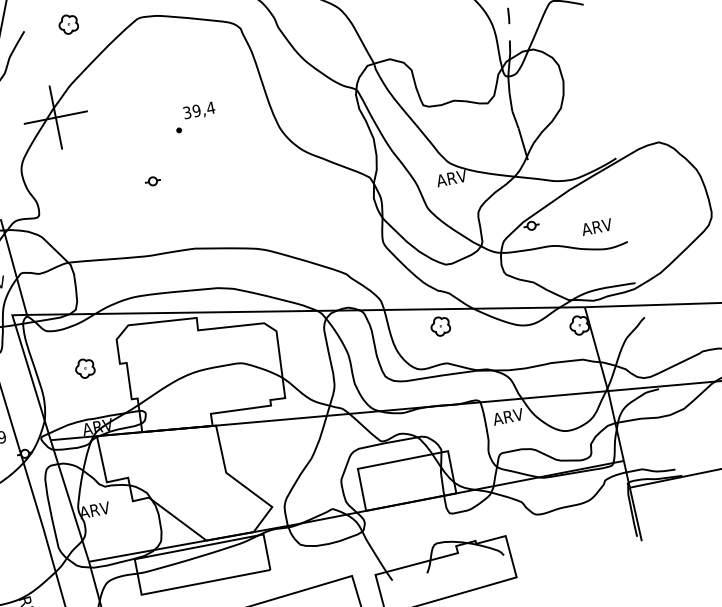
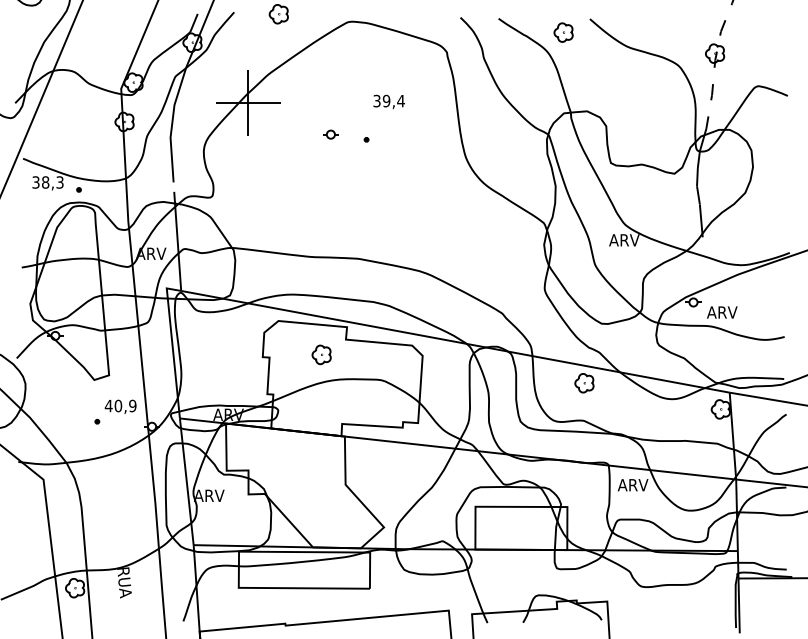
text: (198, 110) -> (388, 101), moved
part: (152, 181) -> (330, 134), moved
text: (597, 227) -> (722, 312), moved
part: (84, 368) -> (321, 354), moved

